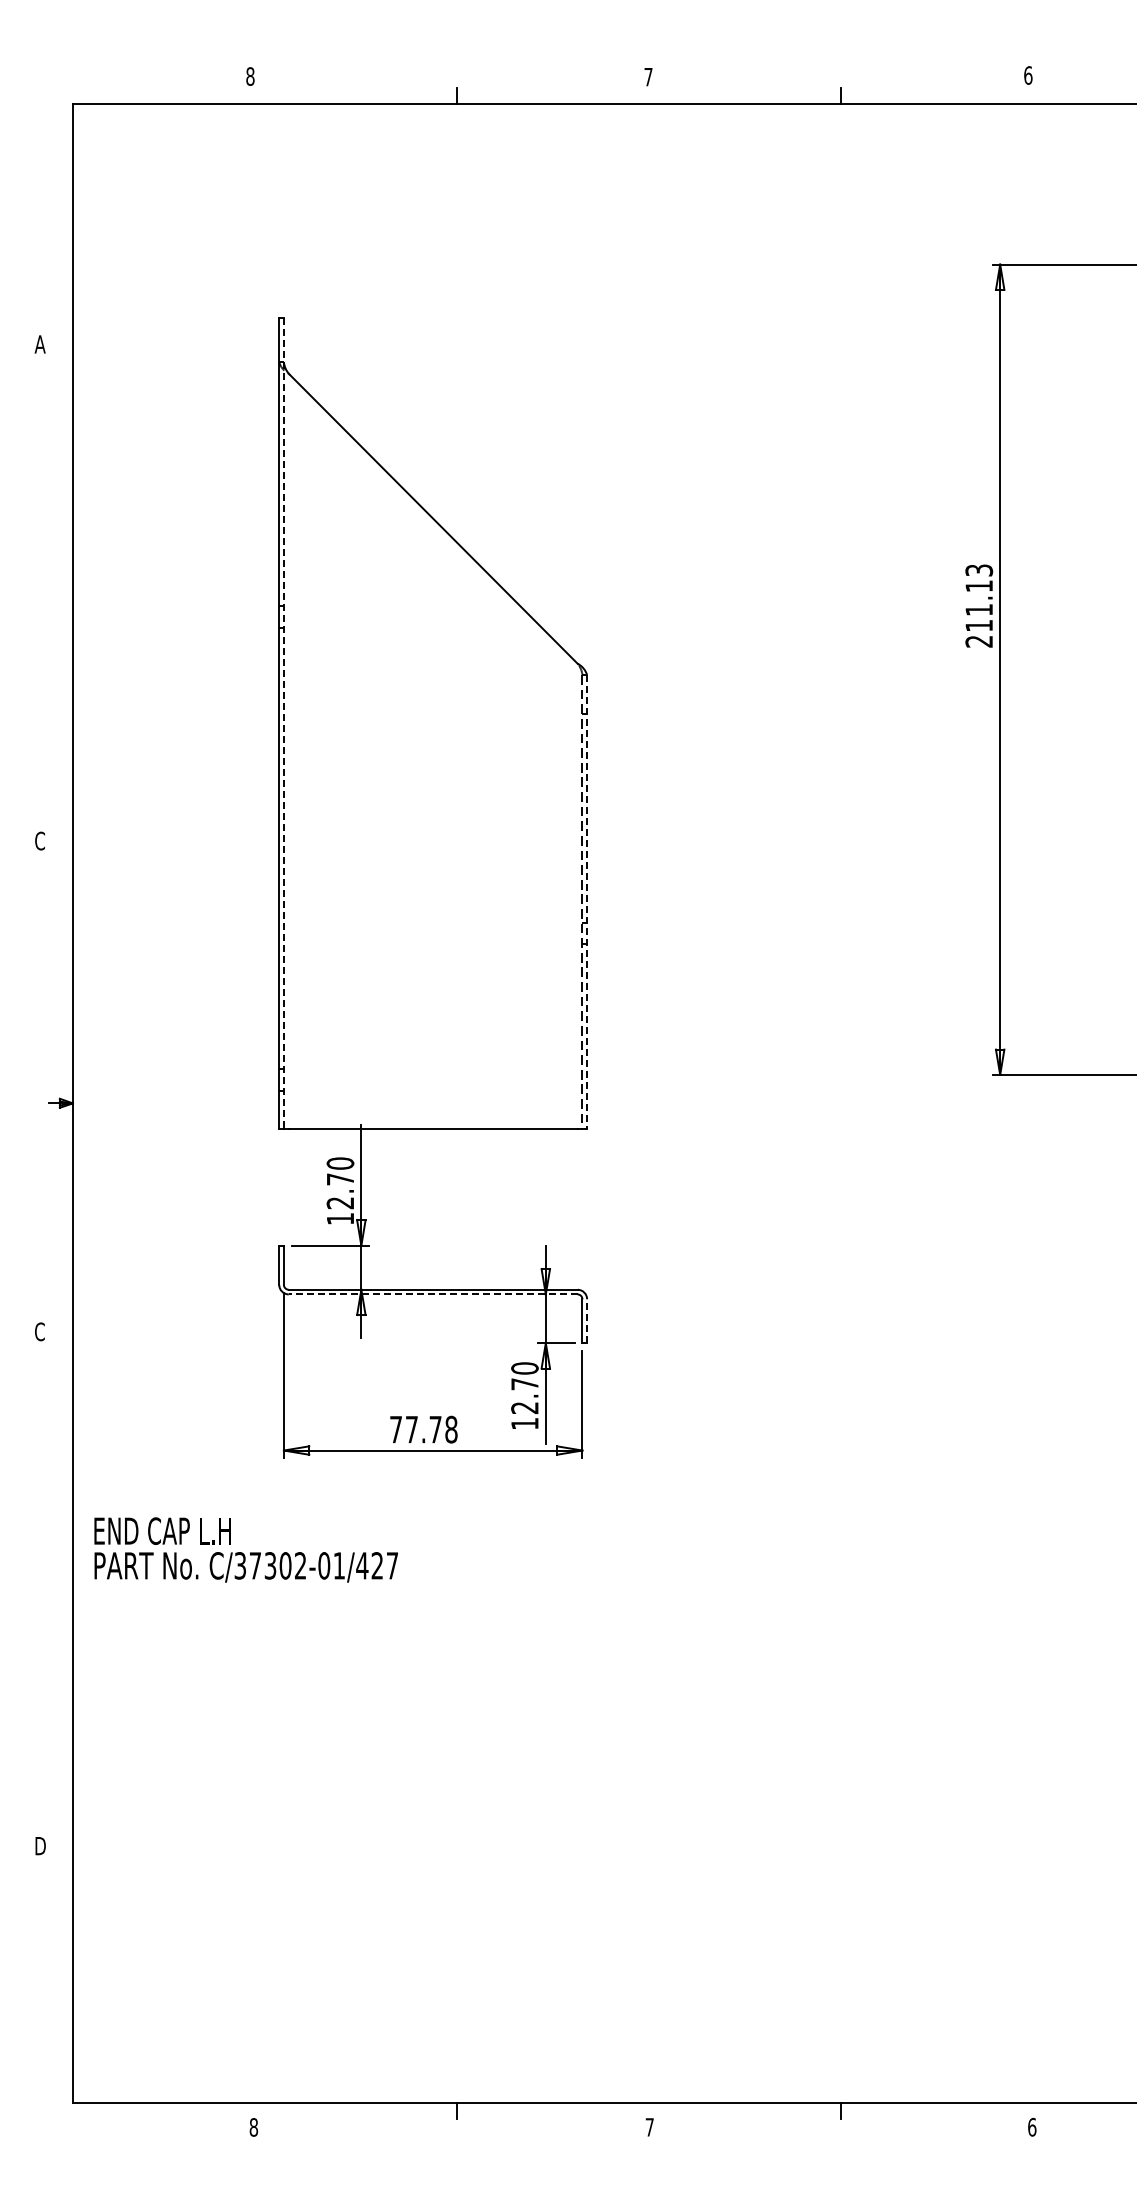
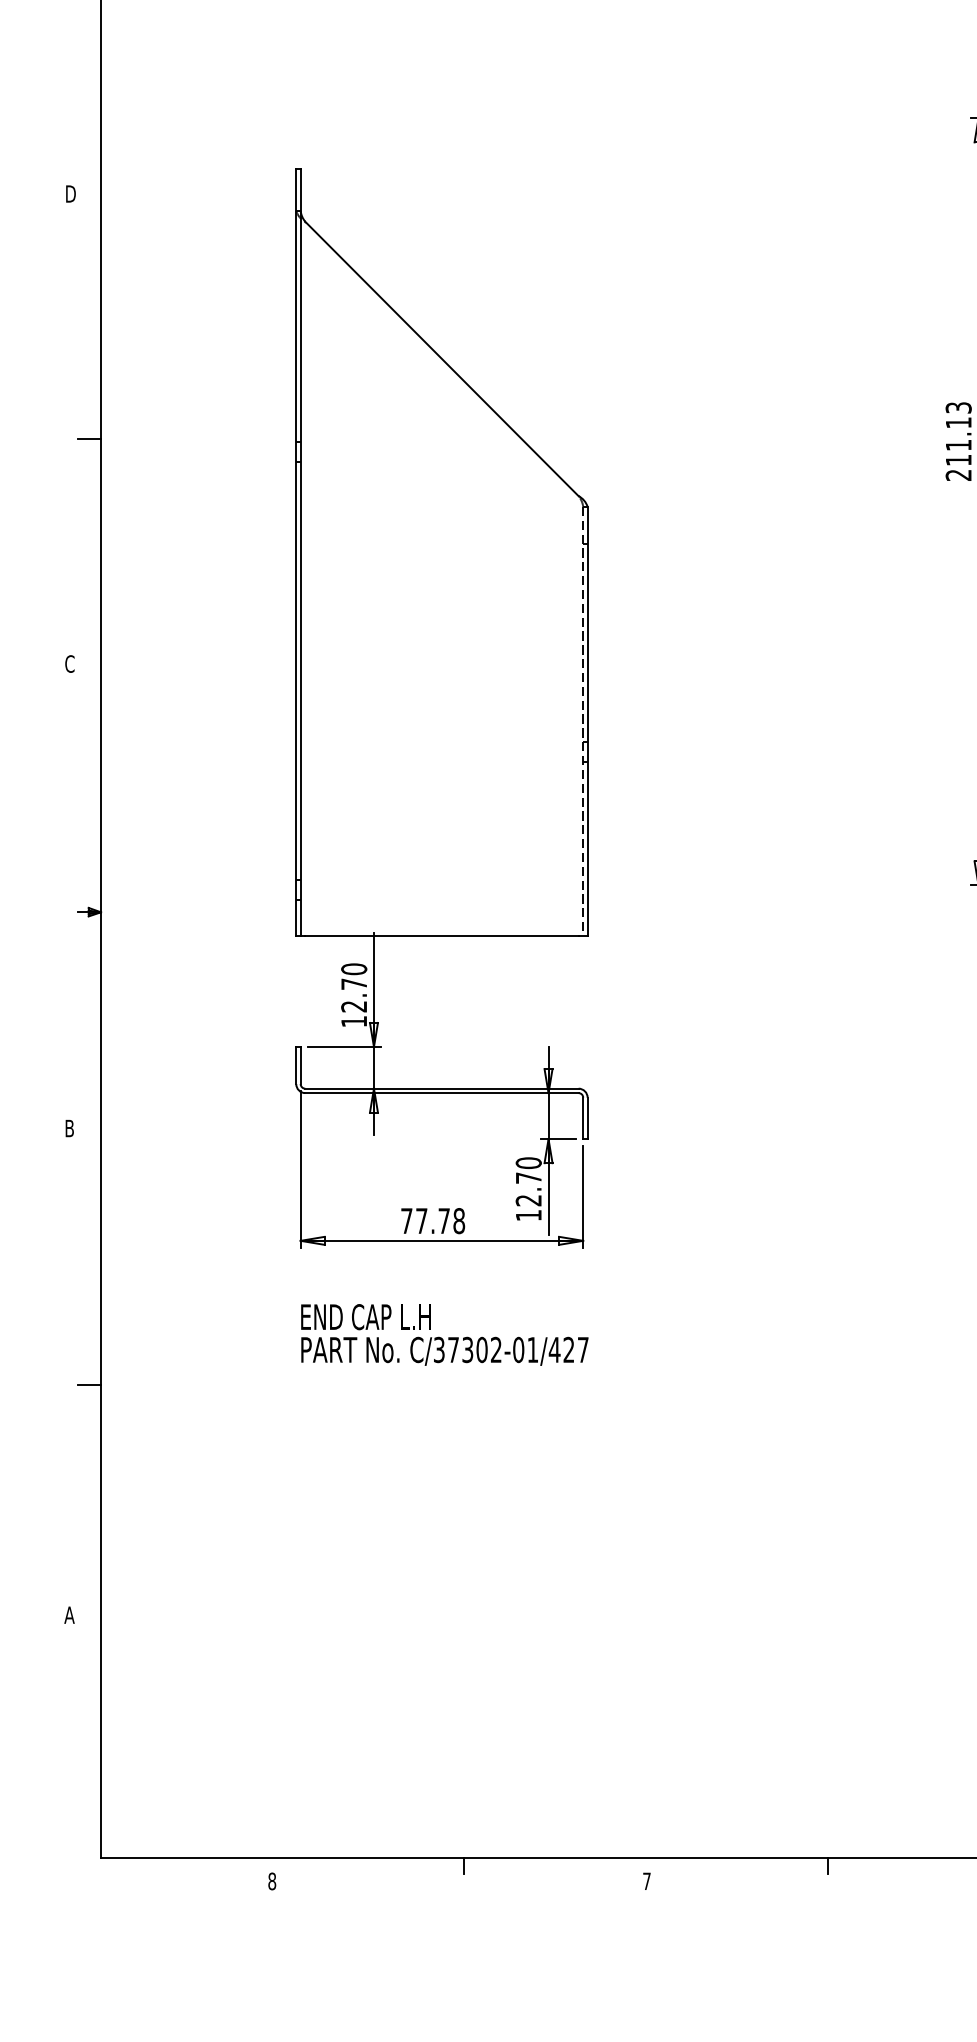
text: (40, 344) -> (70, 194), A -> D
line: (60, 603) -> (89, 439), added
line: (283, 724) -> (300, 553), dashed -> solid
line: (587, 901) -> (587, 721), dashed -> solid
line: (432, 1294) -> (441, 1093), dashed -> solid
line: (587, 1321) -> (587, 1118), dashed -> solid
text: (39, 1331) -> (69, 1128), C -> B
text: (245, 1549) -> (444, 1334), moved
line: (60, 1603) -> (89, 1385), added
text: (39, 1846) -> (69, 1615), D -> A

